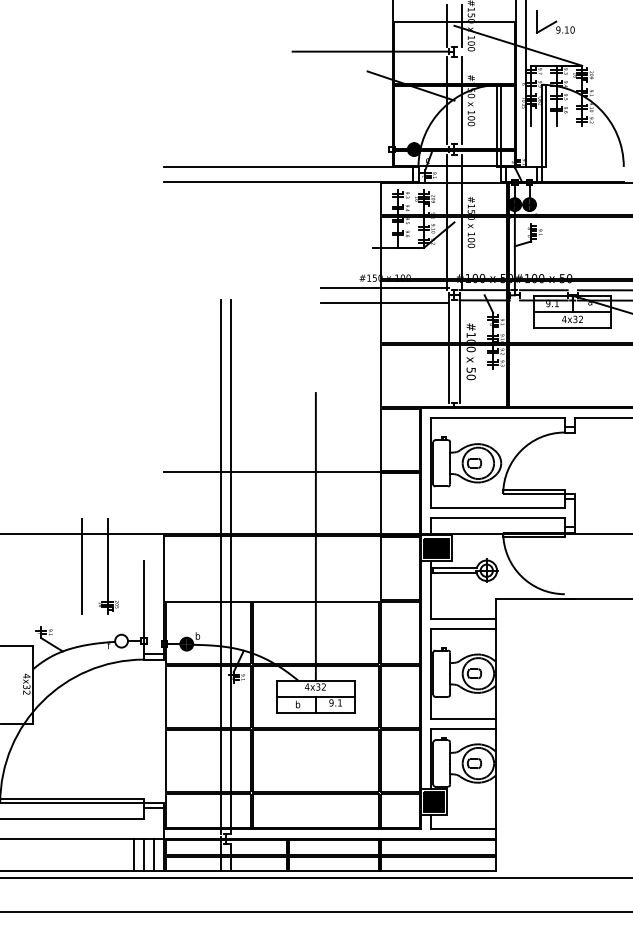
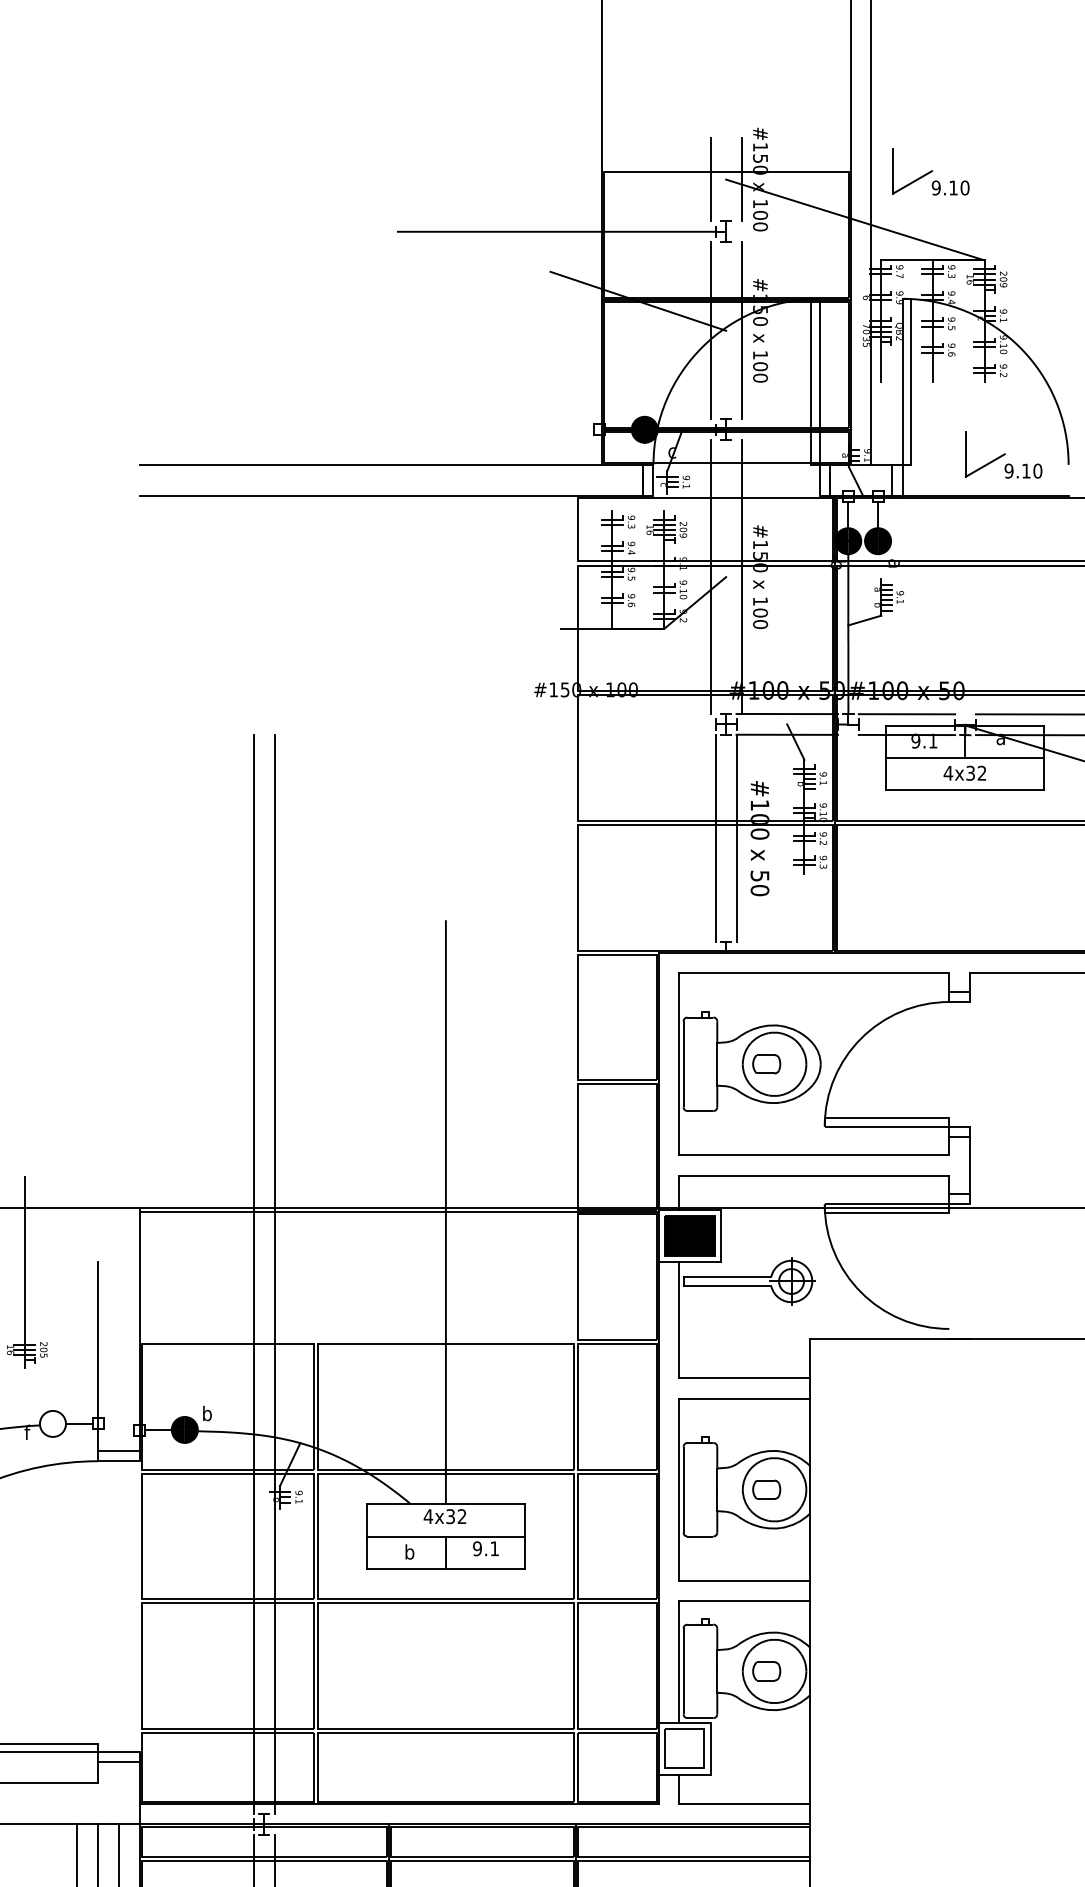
part: (591, 161) -> (1003, 453), added
line: (385, 287) -> (586, 708), removed
line: (385, 302) -> (586, 739), removed
line: (292, 472) -> (398, 1082), removed
fill: (433, 801) -> (683, 1748), removed

